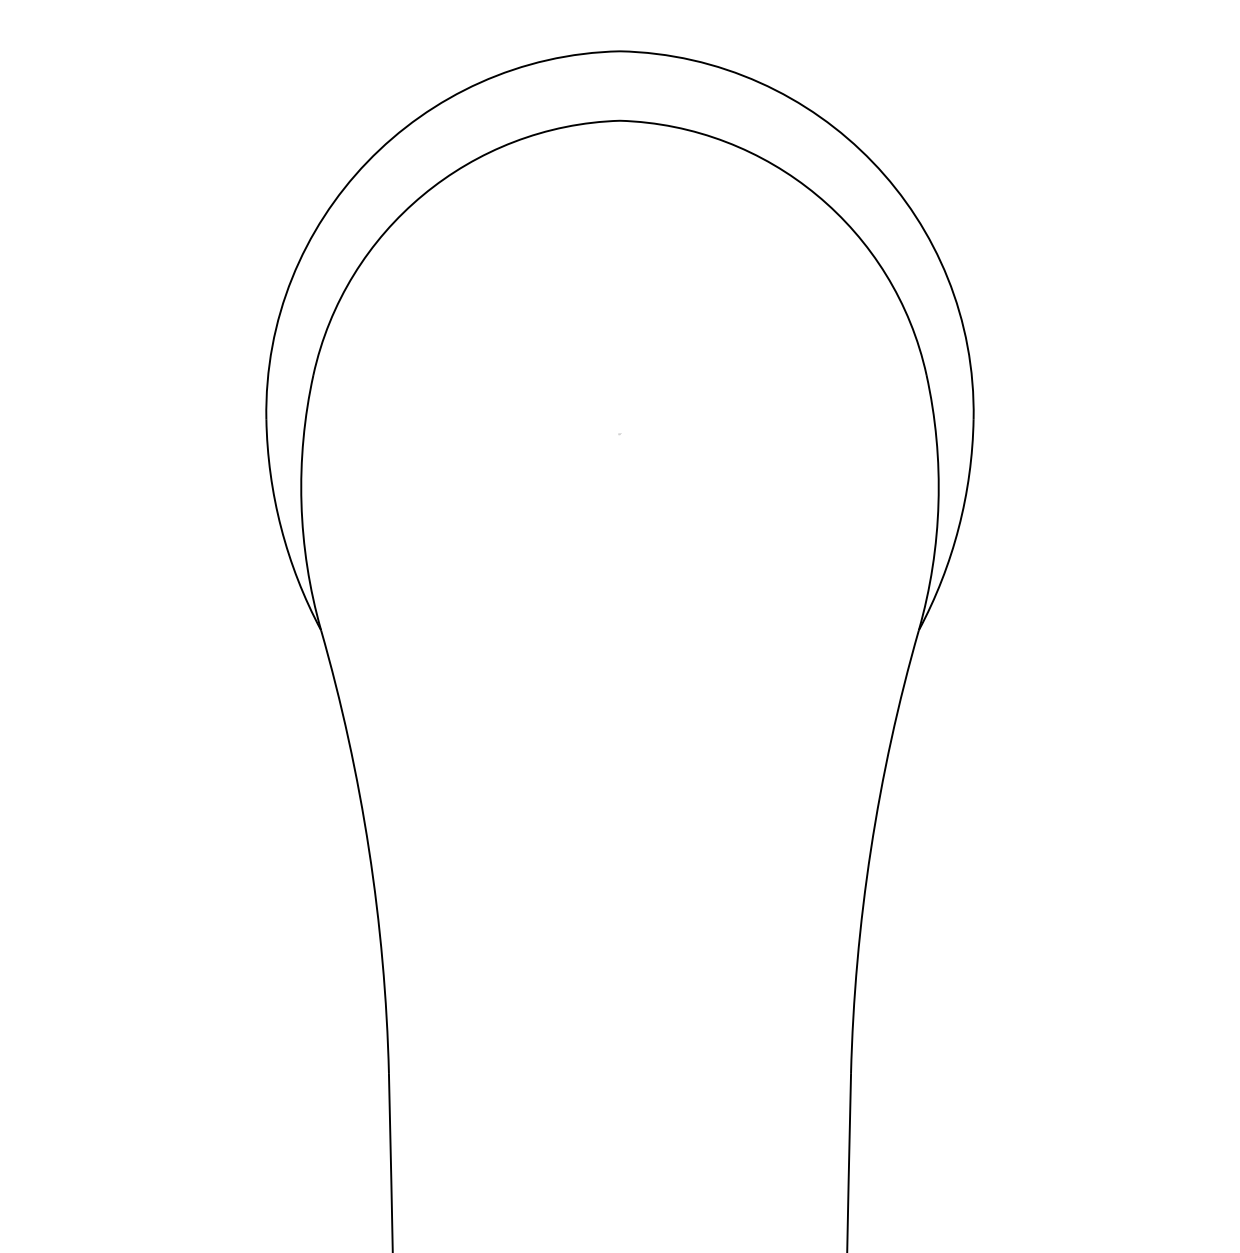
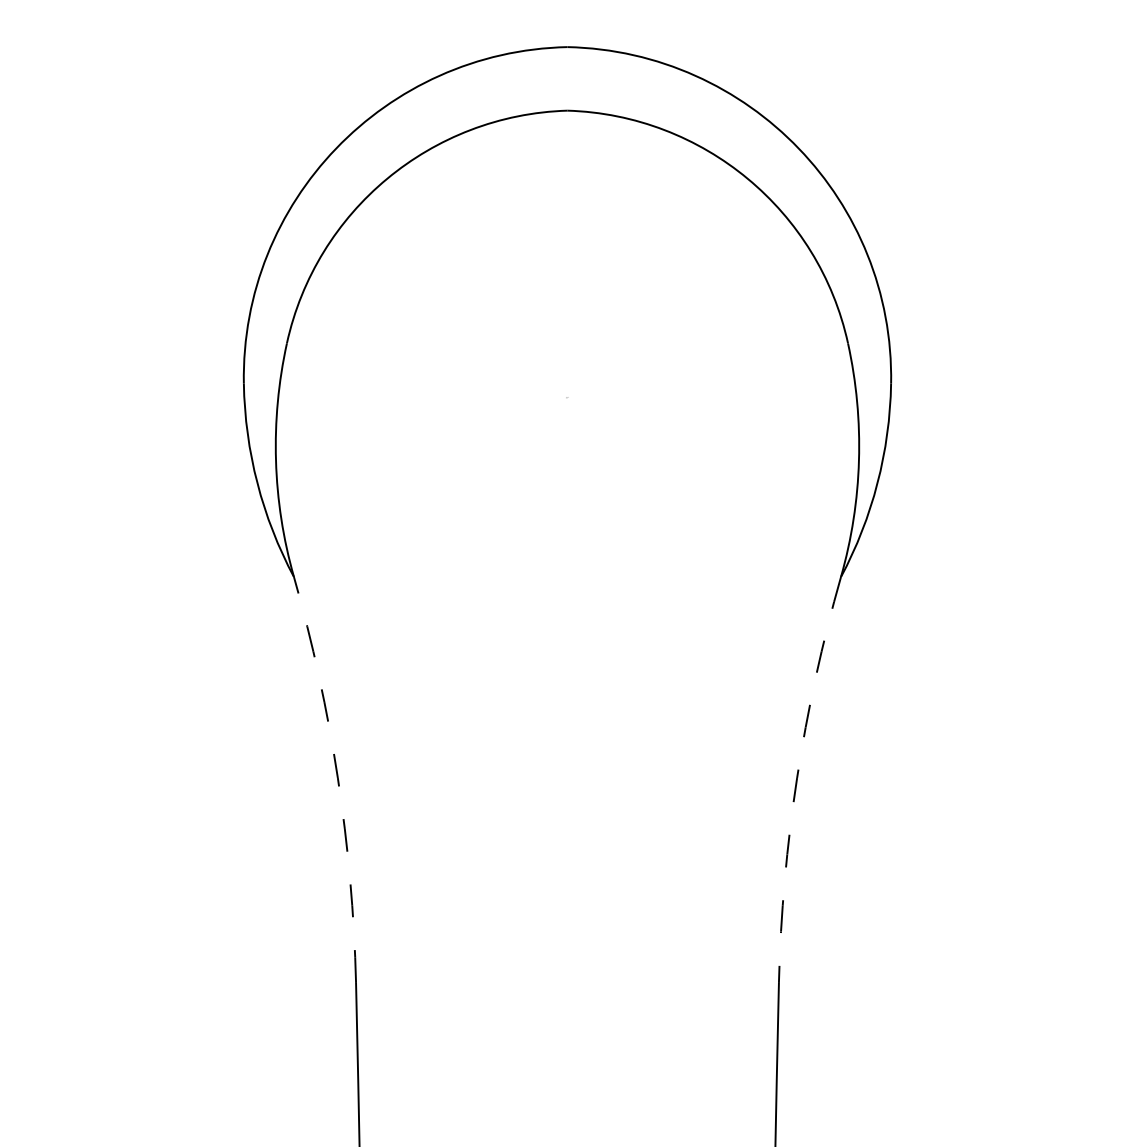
arc: (368, 850) -> (337, 778), solid -> dashed
arc: (871, 850) -> (797, 778), solid -> dashed

